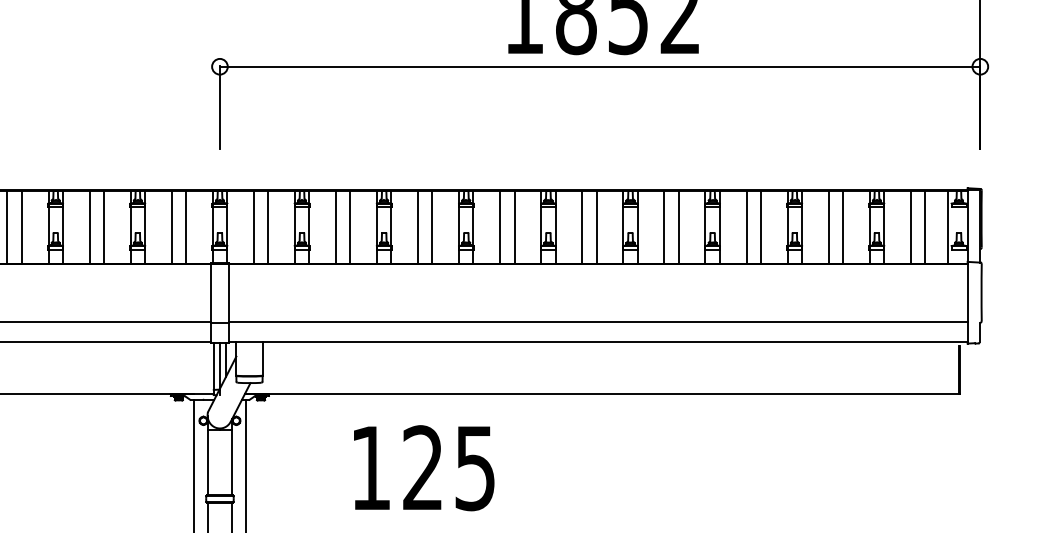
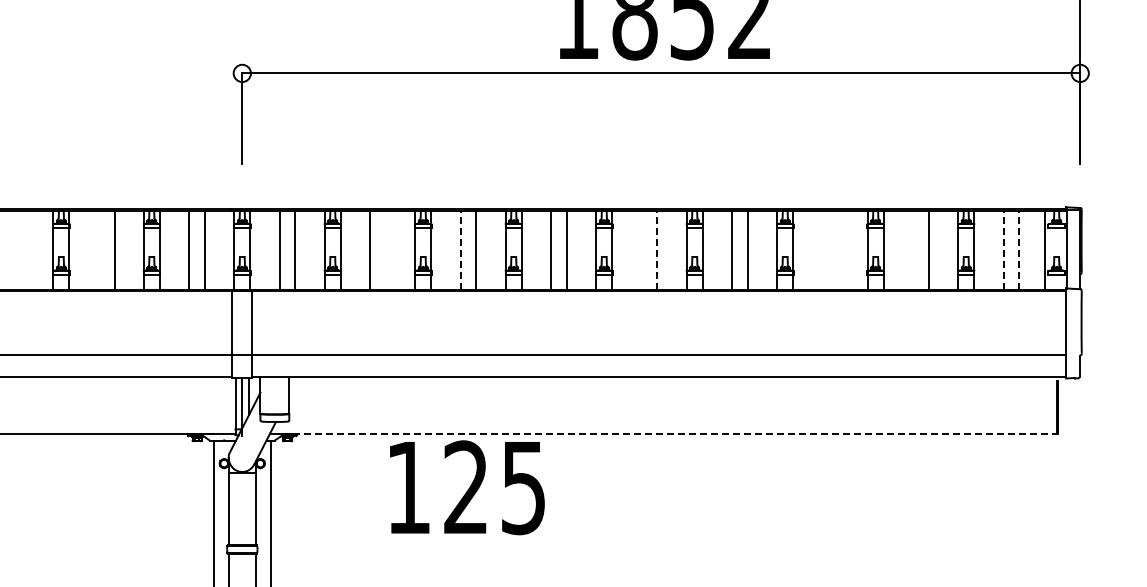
line: (7, 227) -> (8, 250), removed
line: (22, 227) -> (24, 250), removed
line: (89, 227) -> (98, 250), removed
line: (349, 227) -> (385, 250), removed
line: (417, 227) -> (460, 250), solid -> dashed
line: (582, 227) -> (641, 250), removed
line: (596, 227) -> (657, 250), solid -> dashed
line: (746, 227) -> (822, 250), removed
line: (760, 227) -> (838, 250), removed
line: (829, 227) -> (913, 250), removed
line: (910, 227) -> (1003, 250), solid -> dashed
line: (925, 227) -> (1019, 250), solid -> dashed
line: (603, 394) -> (664, 434), solid -> dashed
text: (424, 467) -> (467, 487), moved

